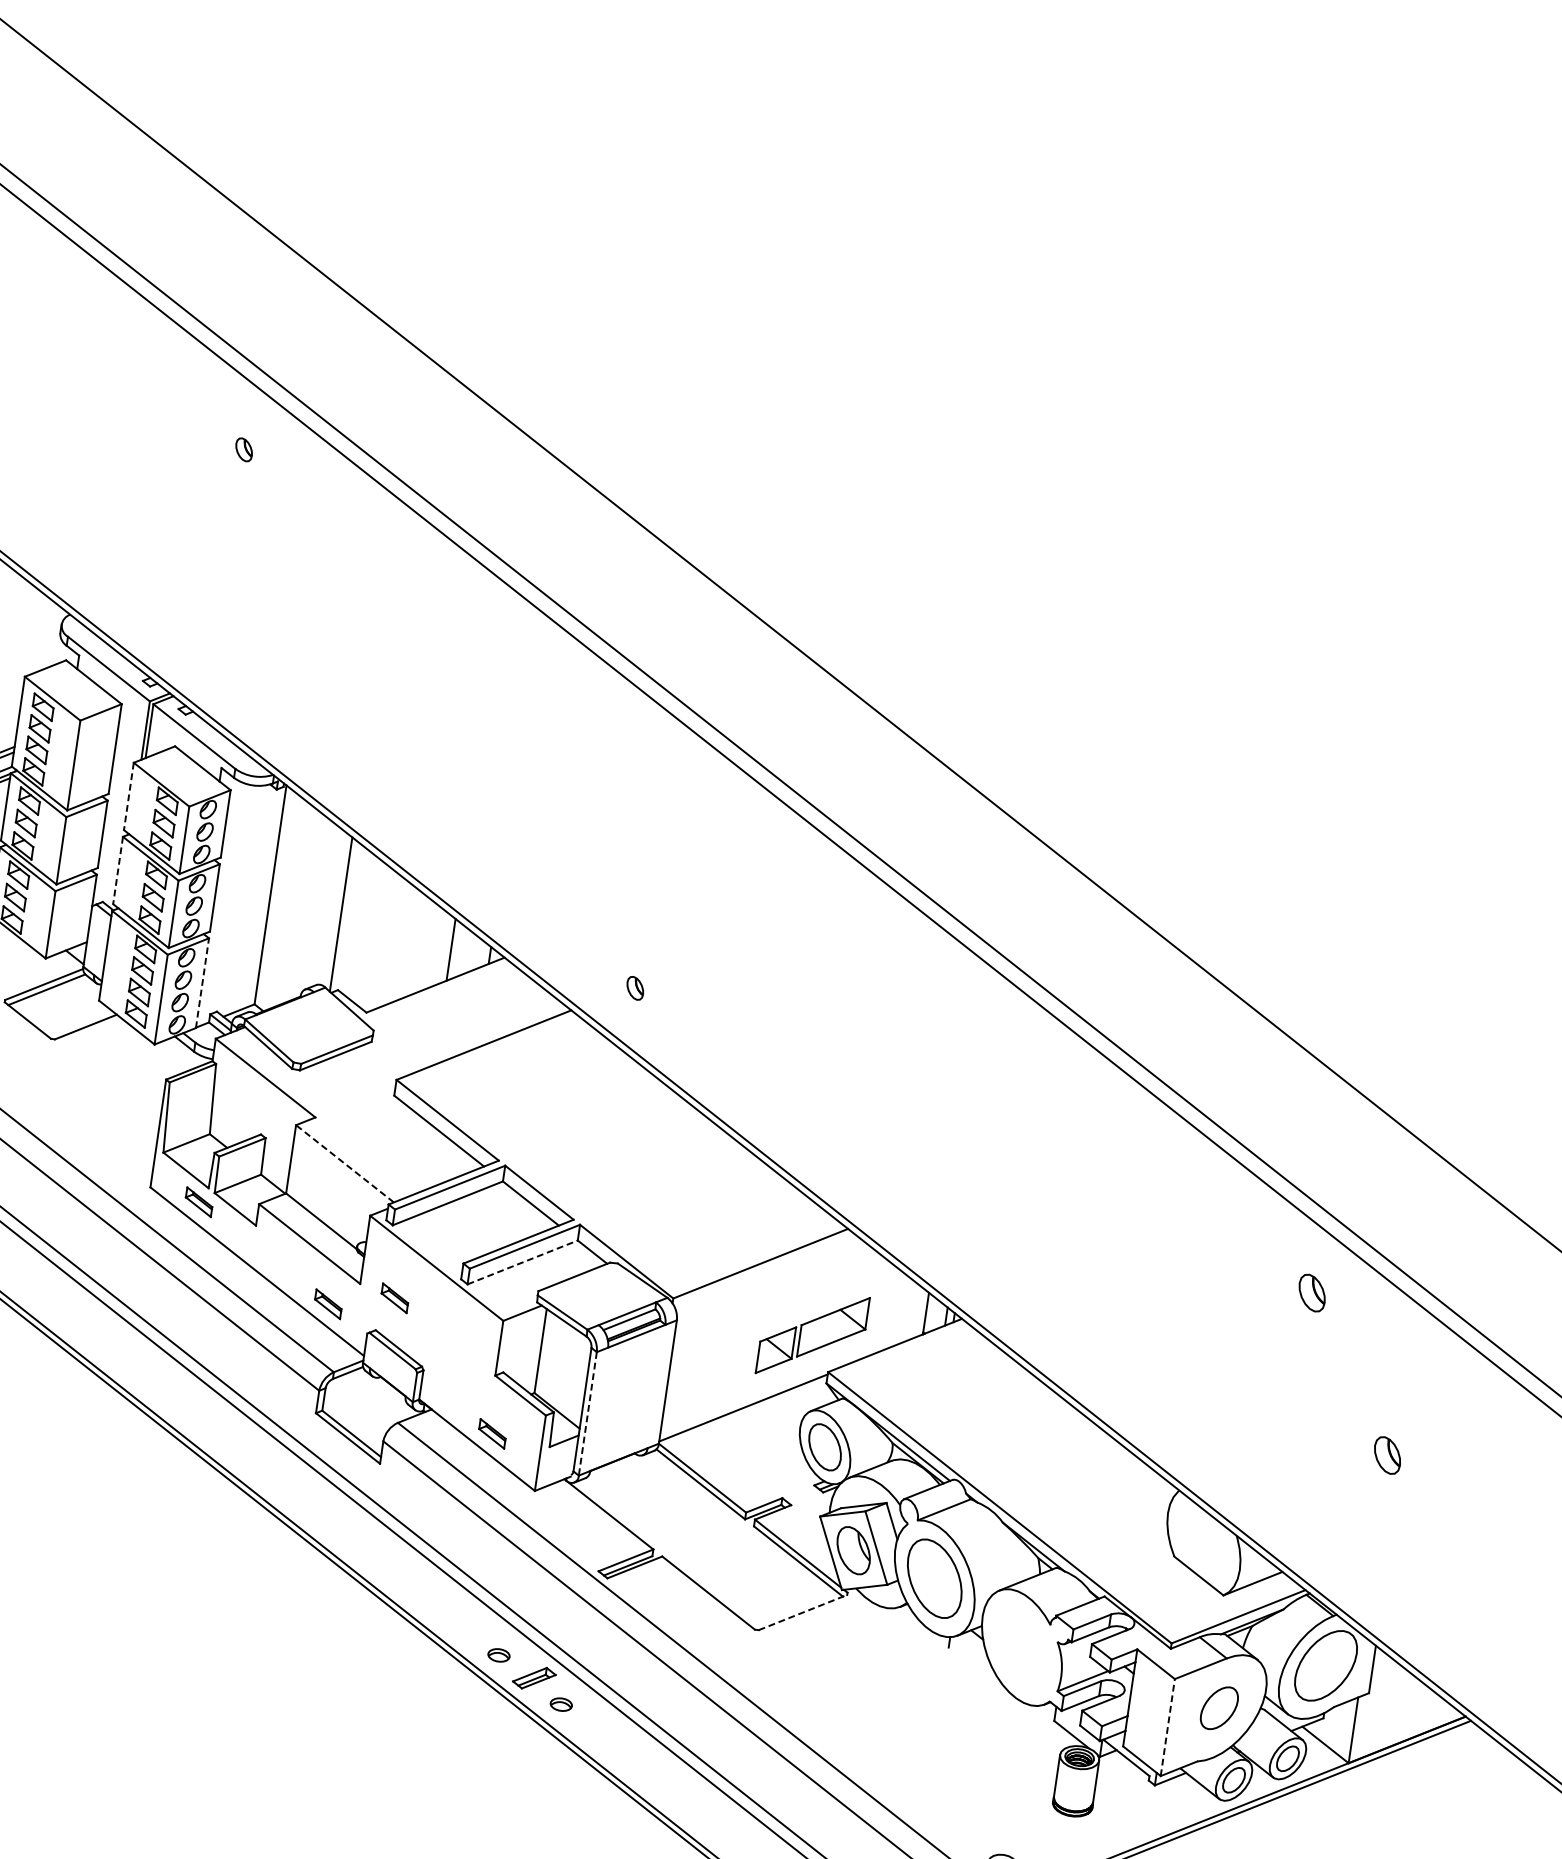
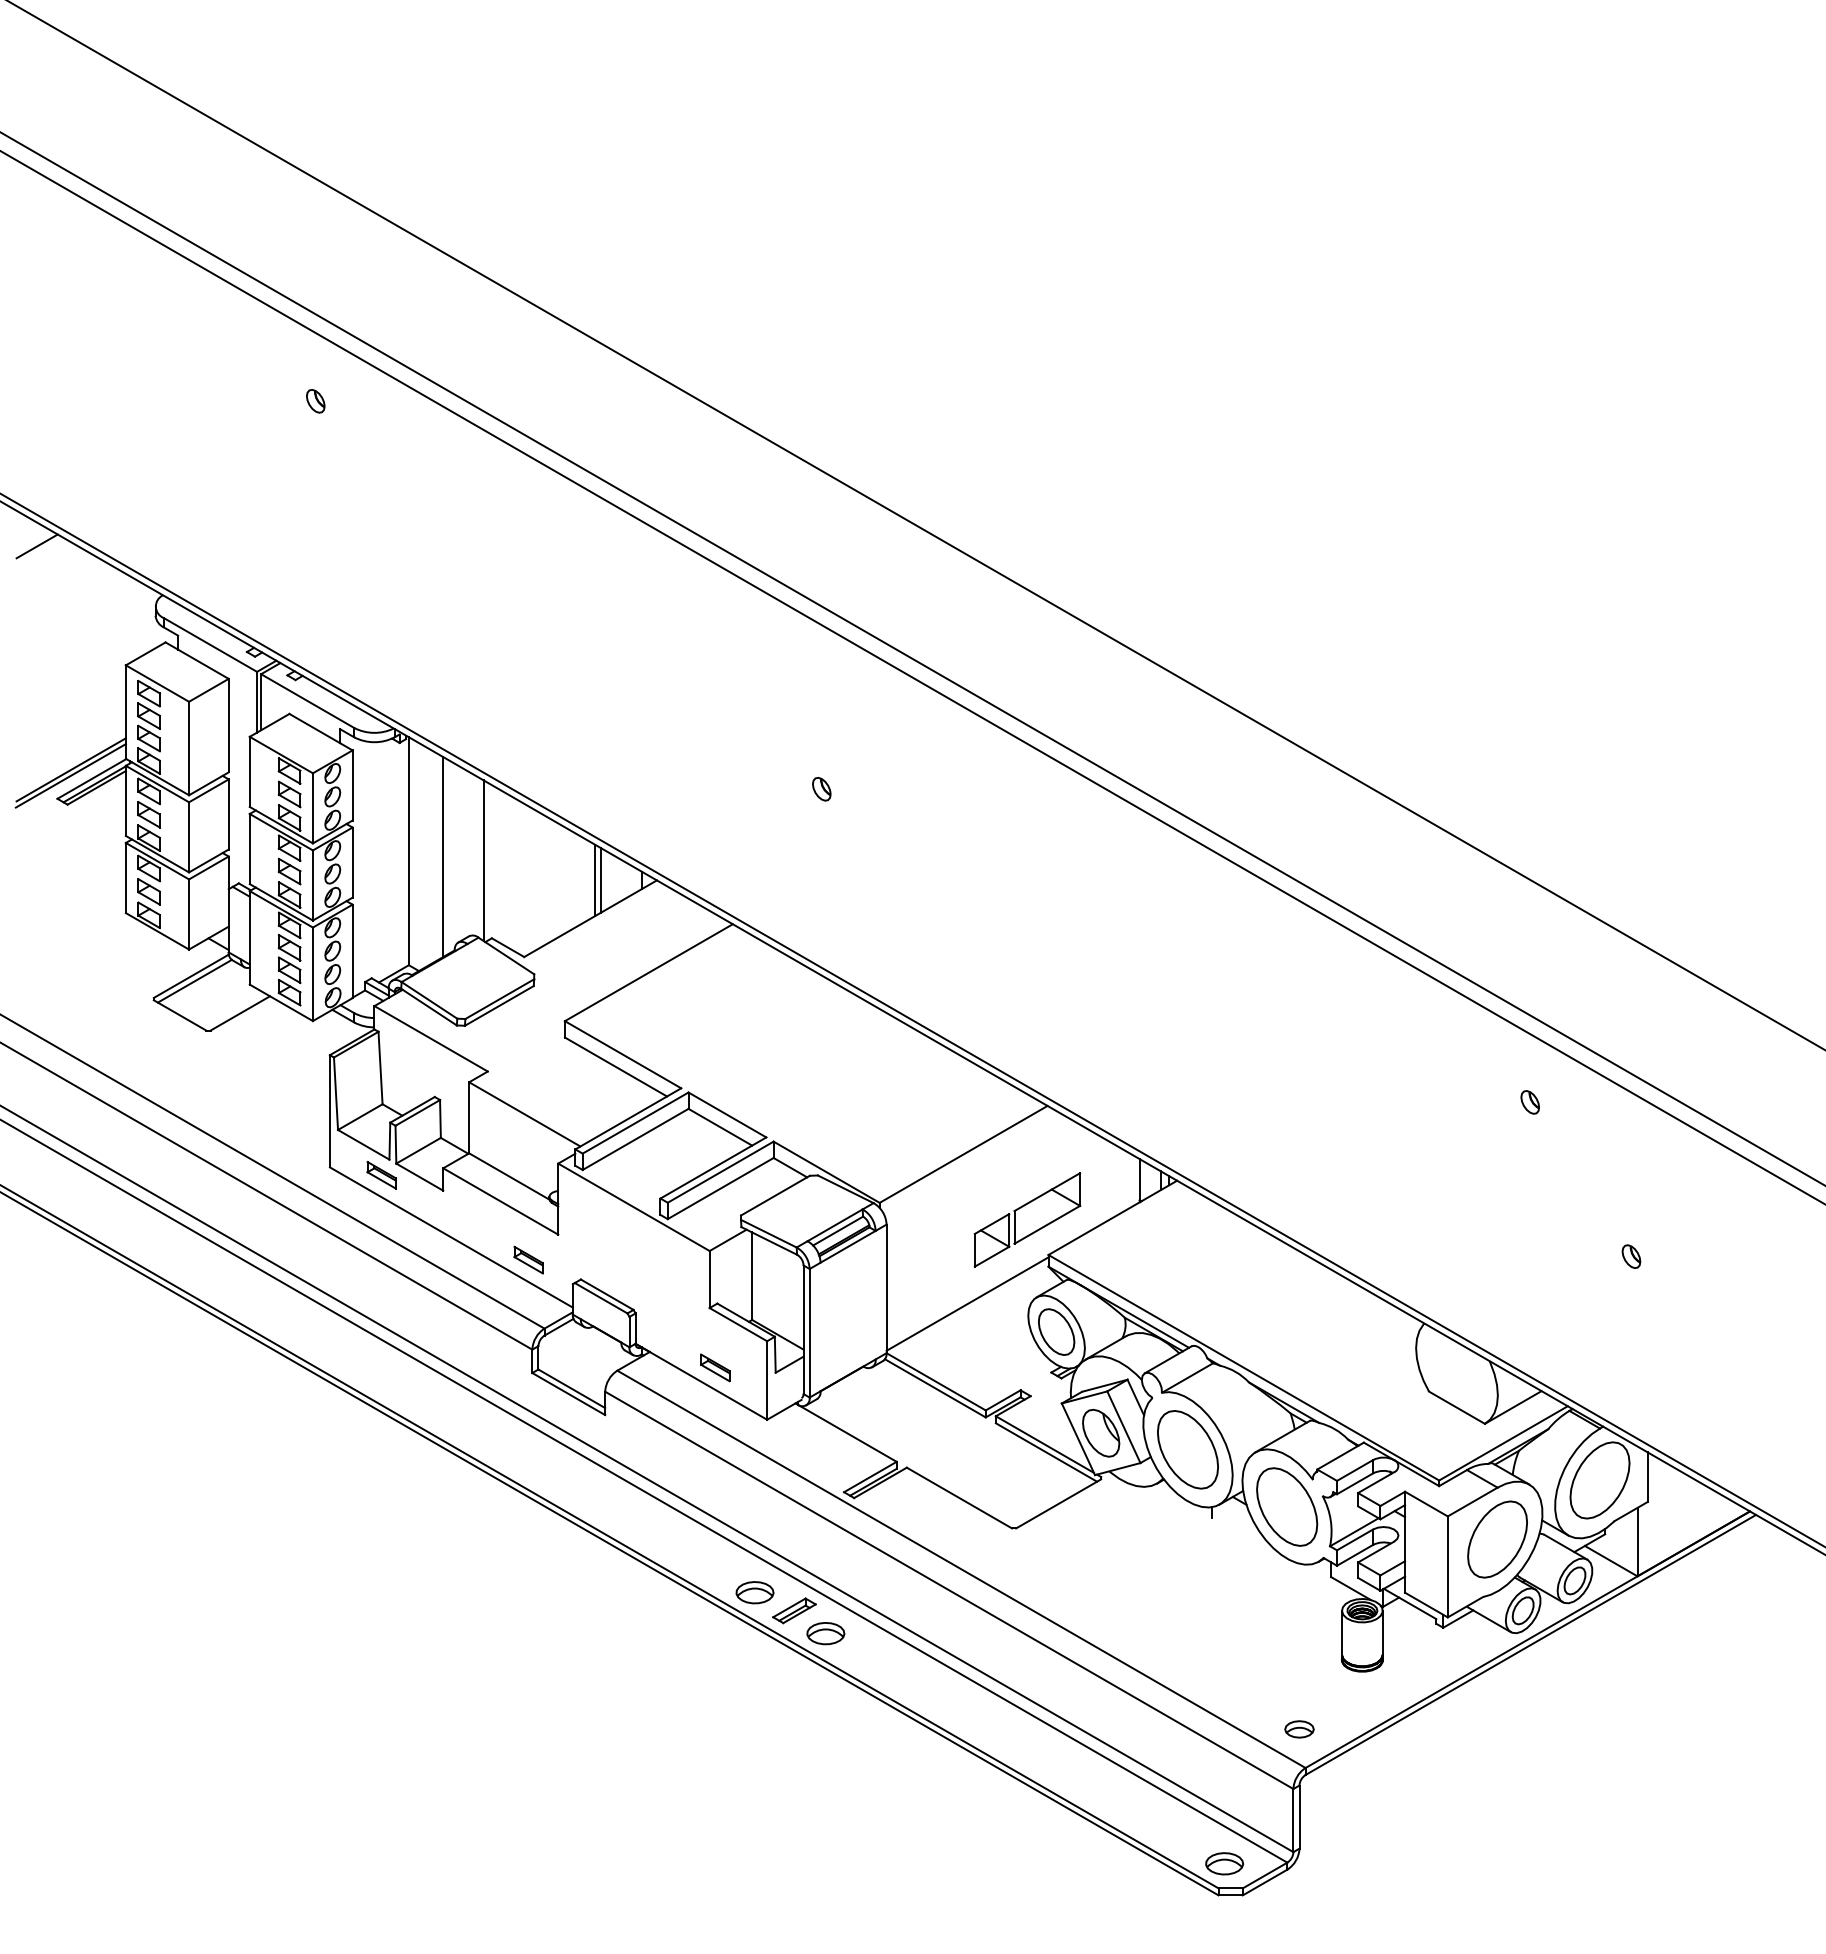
line: (128, 796) -> (249, 772), dashed -> solid
line: (117, 870) -> (249, 849), dashed -> solid
line: (302, 905) -> (443, 857), added
line: (445, 949) -> (595, 880), added
line: (202, 983) -> (352, 951), dashed -> solid
part: (635, 988) -> (821, 789), moved
line: (344, 1163) -> (524, 1114), dashed -> solid
line: (523, 1262) -> (721, 1188), dashed -> solid
part: (1311, 1293) -> (1529, 1102), size x0.62
part: (394, 1297) -> (595, 1243), removed
line: (587, 1414) -> (809, 1333), dashed -> solid
part: (1387, 1455) -> (1631, 1256), size x0.62
line: (803, 1612) -> (1059, 1503), dashed -> solid
part: (1022, 1647) -> (1287, 1506), added
part: (498, 1655) -> (754, 1592), size x1.67
part: (560, 1704) -> (825, 1633), size x1.67
part: (1219, 1708) -> (1497, 1539), size x1.67
line: (1167, 1727) -> (1447, 1566), dashed -> solid

